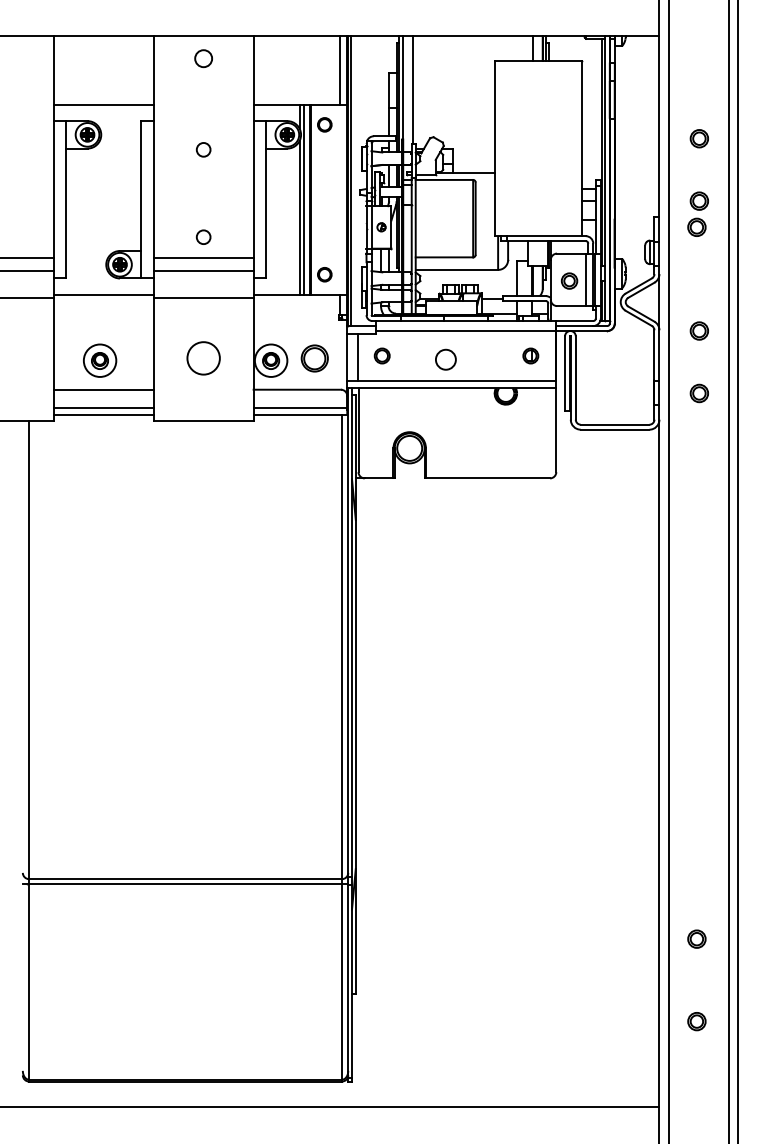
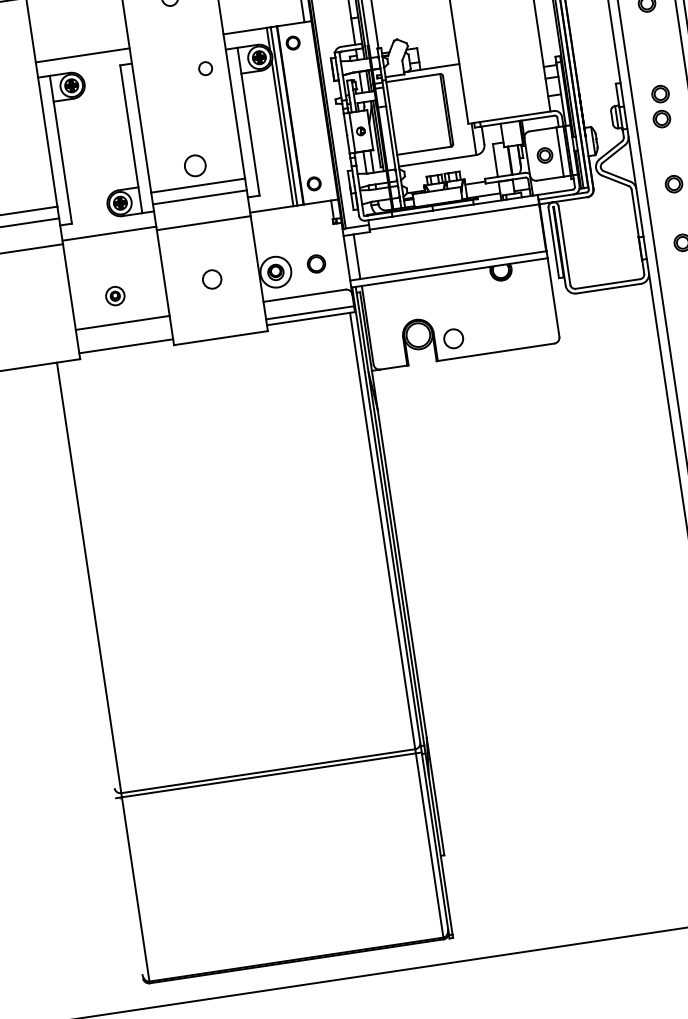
circle: (203, 149) -> (205, 68), moved
part: (697, 213) -> (660, 105), moved
circle: (203, 236) -> (194, 165), size x1.6
part: (381, 355) -> (378, 251), removed
part: (530, 355) -> (518, 230), removed
circle: (203, 358) -> (212, 279), size x0.6
part: (314, 358) -> (316, 264), size x0.7
circle: (445, 359) -> (453, 338), moved
part: (100, 360) -> (115, 295), size x0.6
line: (103, 408) -> (125, 340), removed

